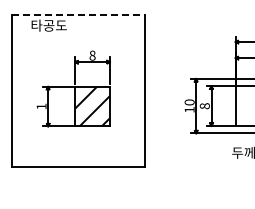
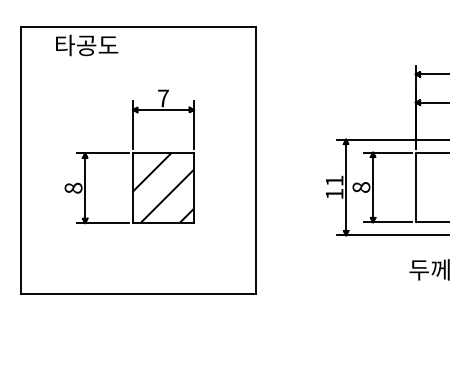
line: (78, 15) -> (138, 27), dashed -> solid
text: (92, 55) -> (163, 98), 8 -> 7
text: (189, 102) -> (334, 180), 10 -> 11
text: (41, 106) -> (73, 188), 1 -> 8

